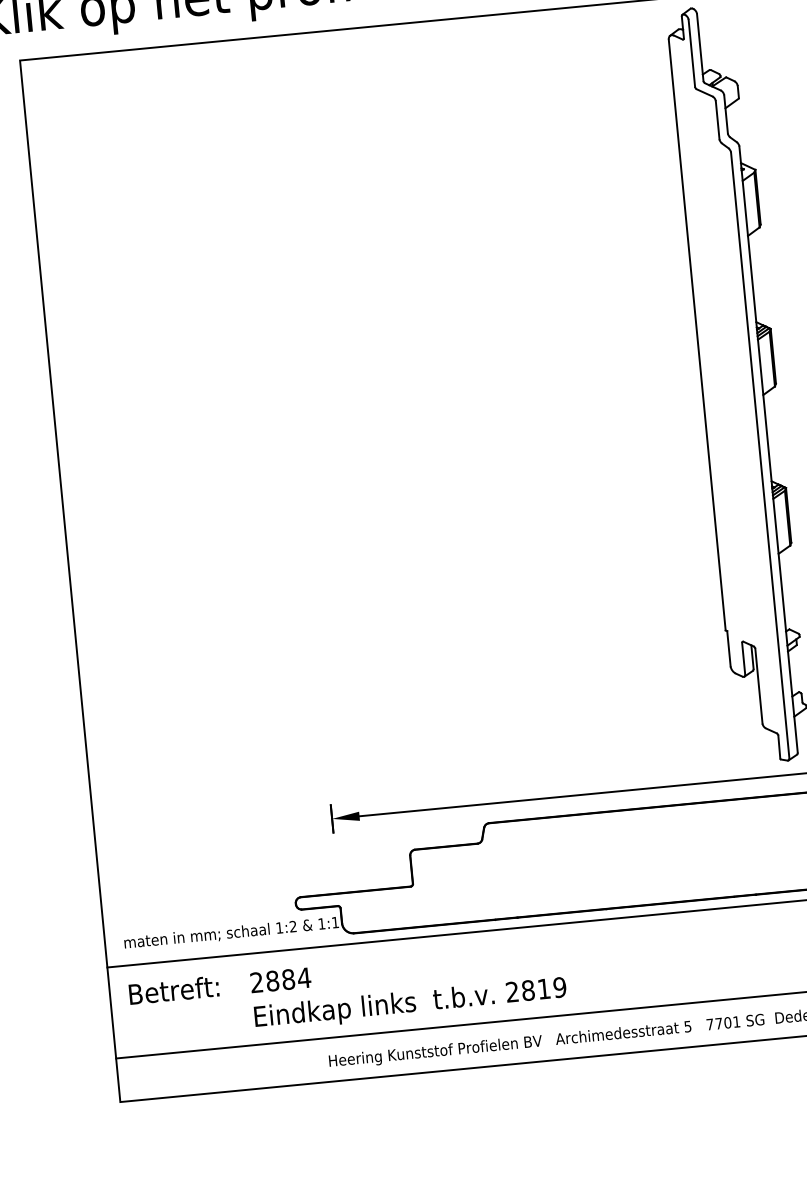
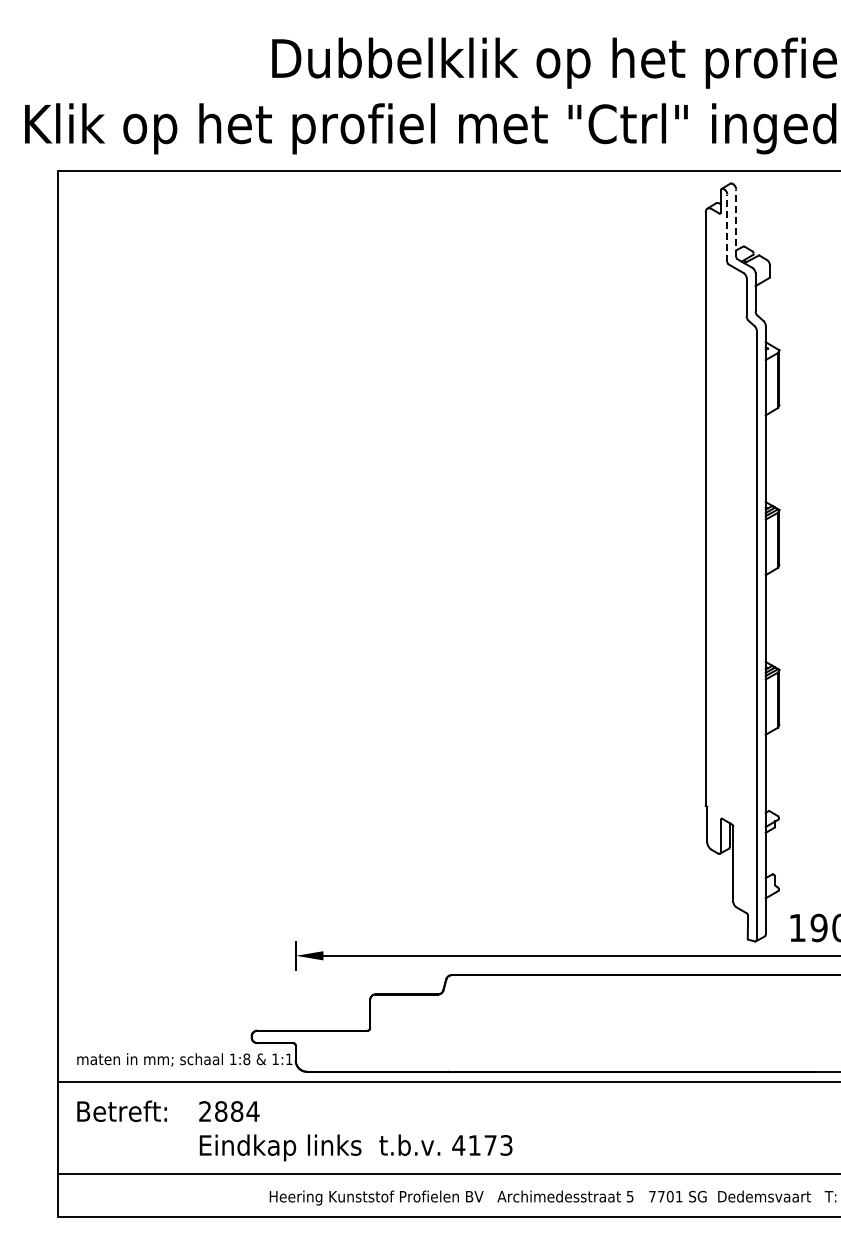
line: (700, 47) -> (736, 223), solid -> dashed
line: (692, 53) -> (727, 228), solid -> dashed
text: (292, 926) -> (246, 1059), 1:2 -> 1:8
text: (536, 989) -> (482, 1145), 2819 -> 4173

